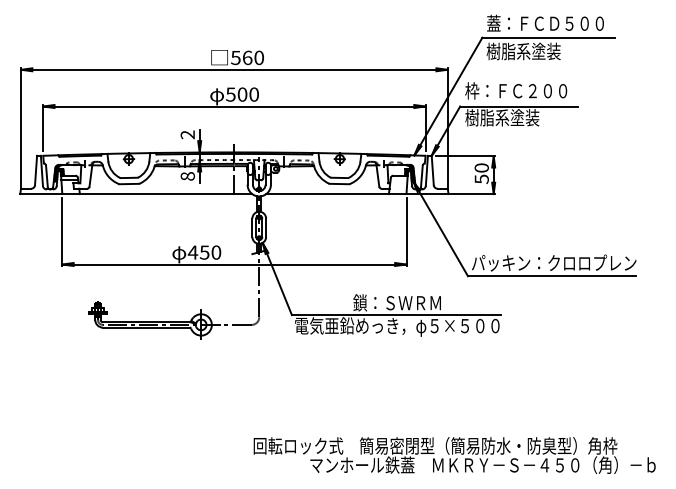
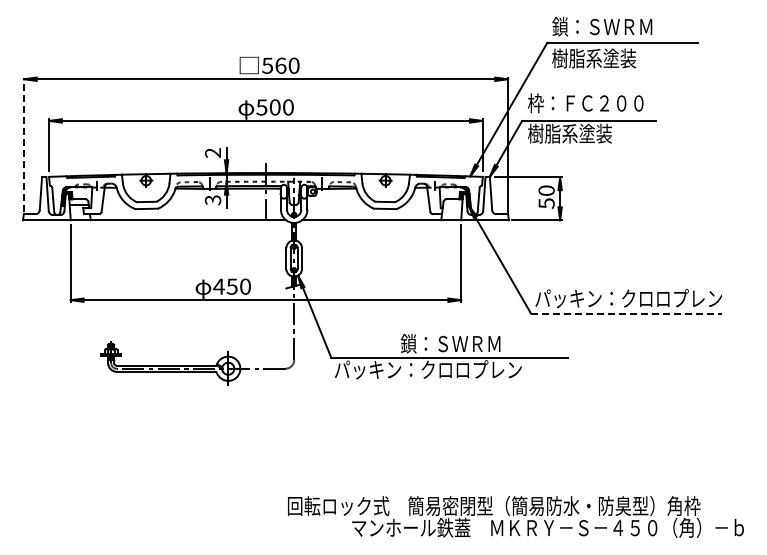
text: (545, 23) -> (618, 26), 蓋：ＦＣＤ５００ -> 鎖：ＳＷＲＭ
line: (20, 127) -> (23, 144), solid -> dashed
text: (188, 176) -> (213, 200), 8 -> 3
line: (552, 276) -> (626, 313), solid -> dashed
text: (397, 326) -> (450, 370), 電気亜鉛めっき，φ５×５００ -> パッキン：クロロプレン

